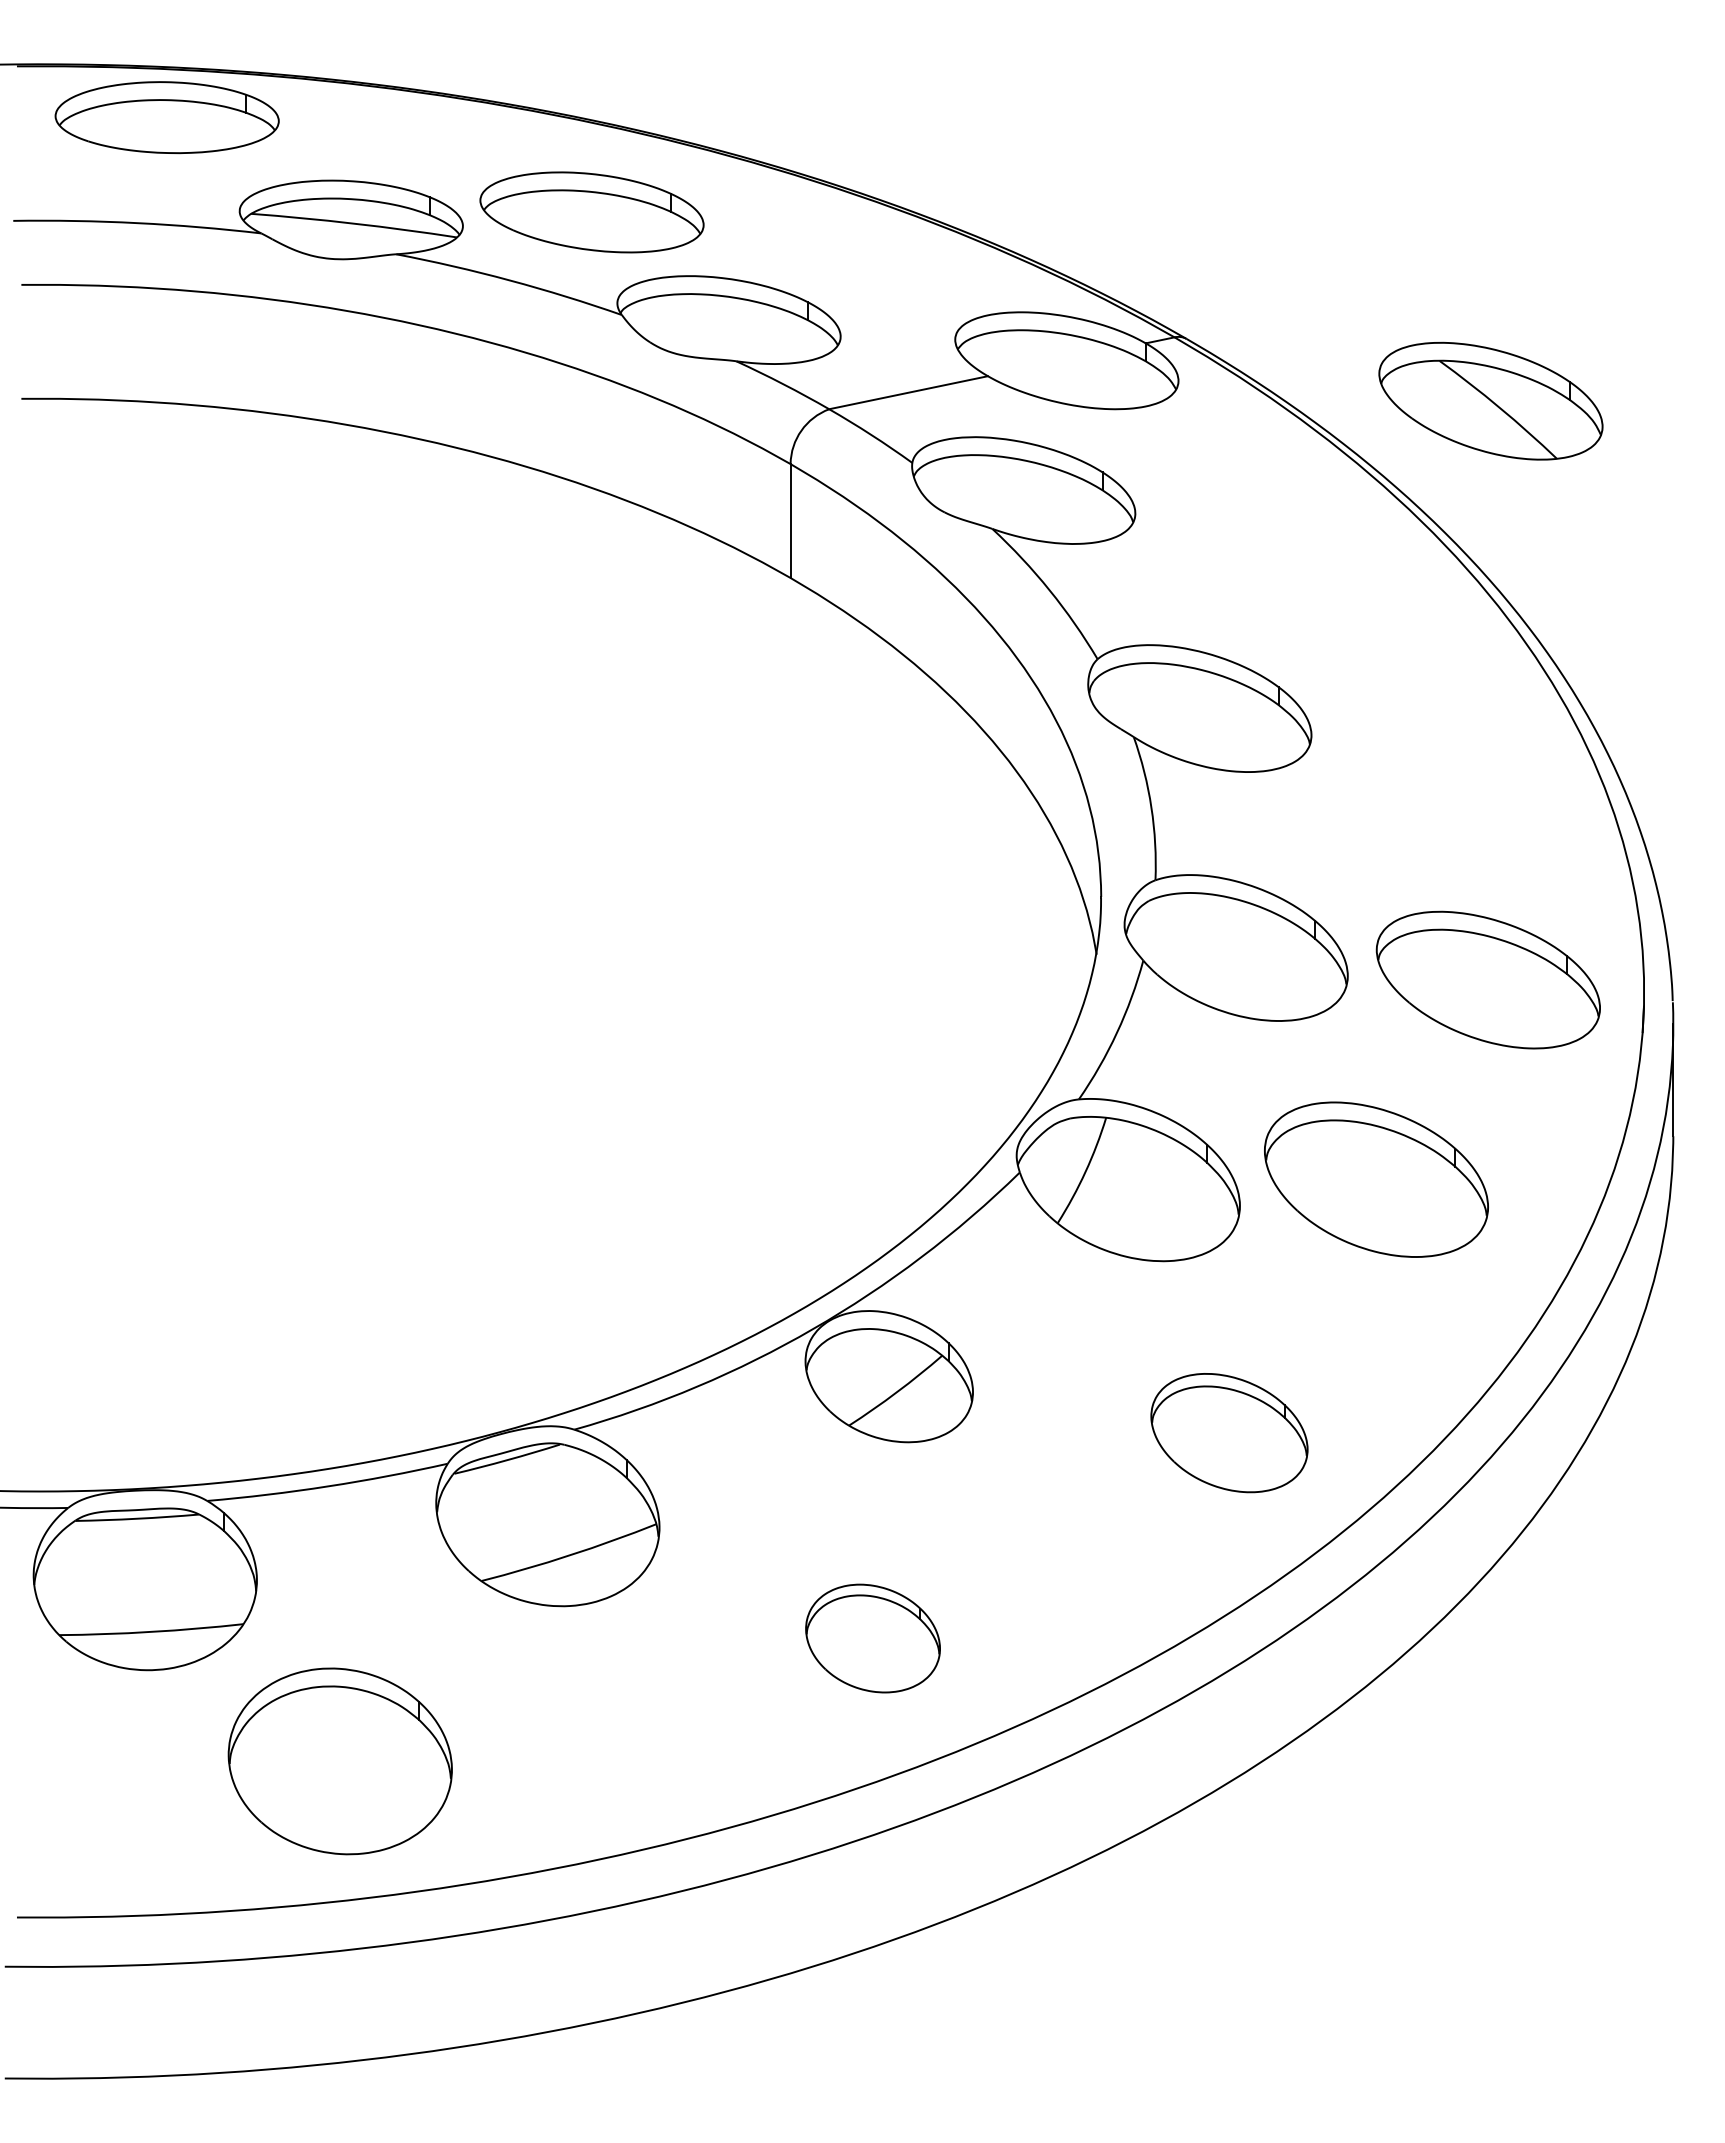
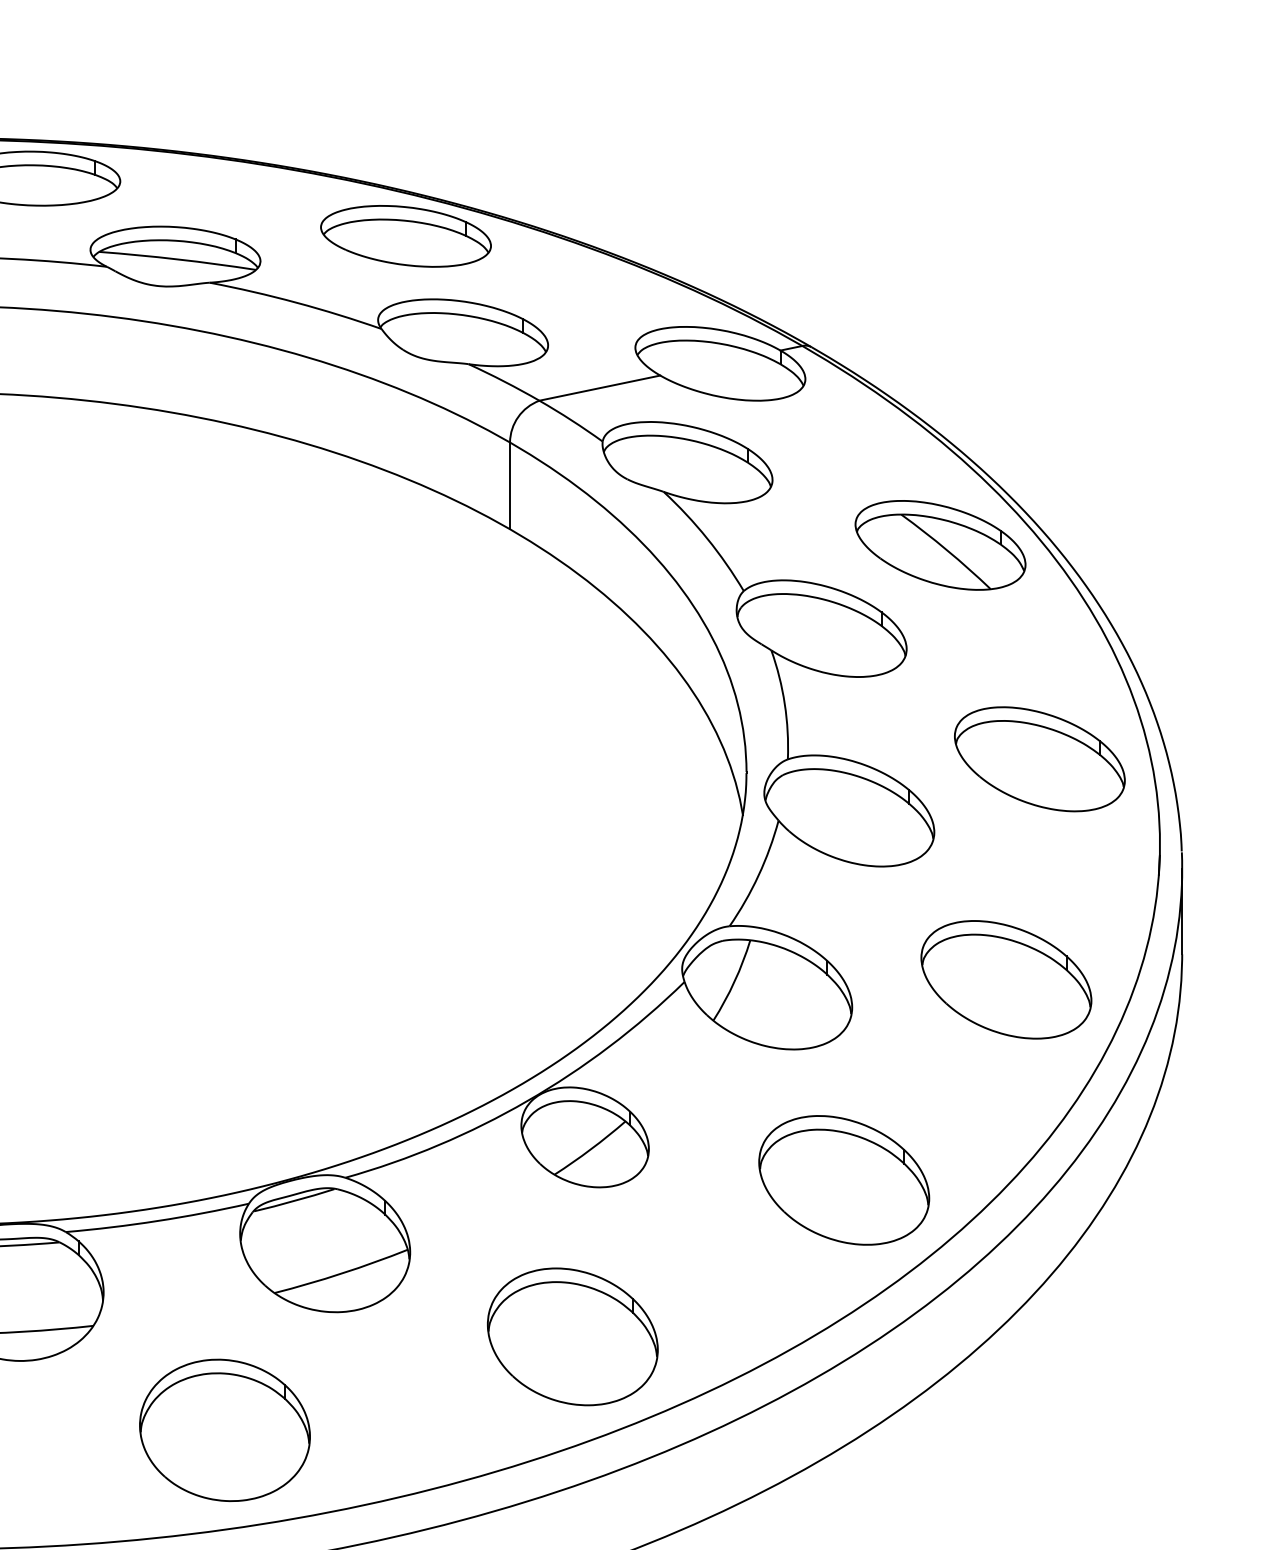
part: (591, 212) -> (405, 236), moved
part: (1490, 400) -> (940, 544), moved
part: (1487, 979) -> (1039, 758), moved
part: (1376, 1179) -> (1006, 979), moved
part: (1229, 1432) -> (844, 1179), size x1.43
part: (872, 1638) -> (572, 1336), size x1.67
part: (339, 1761) -> (224, 1430), moved

